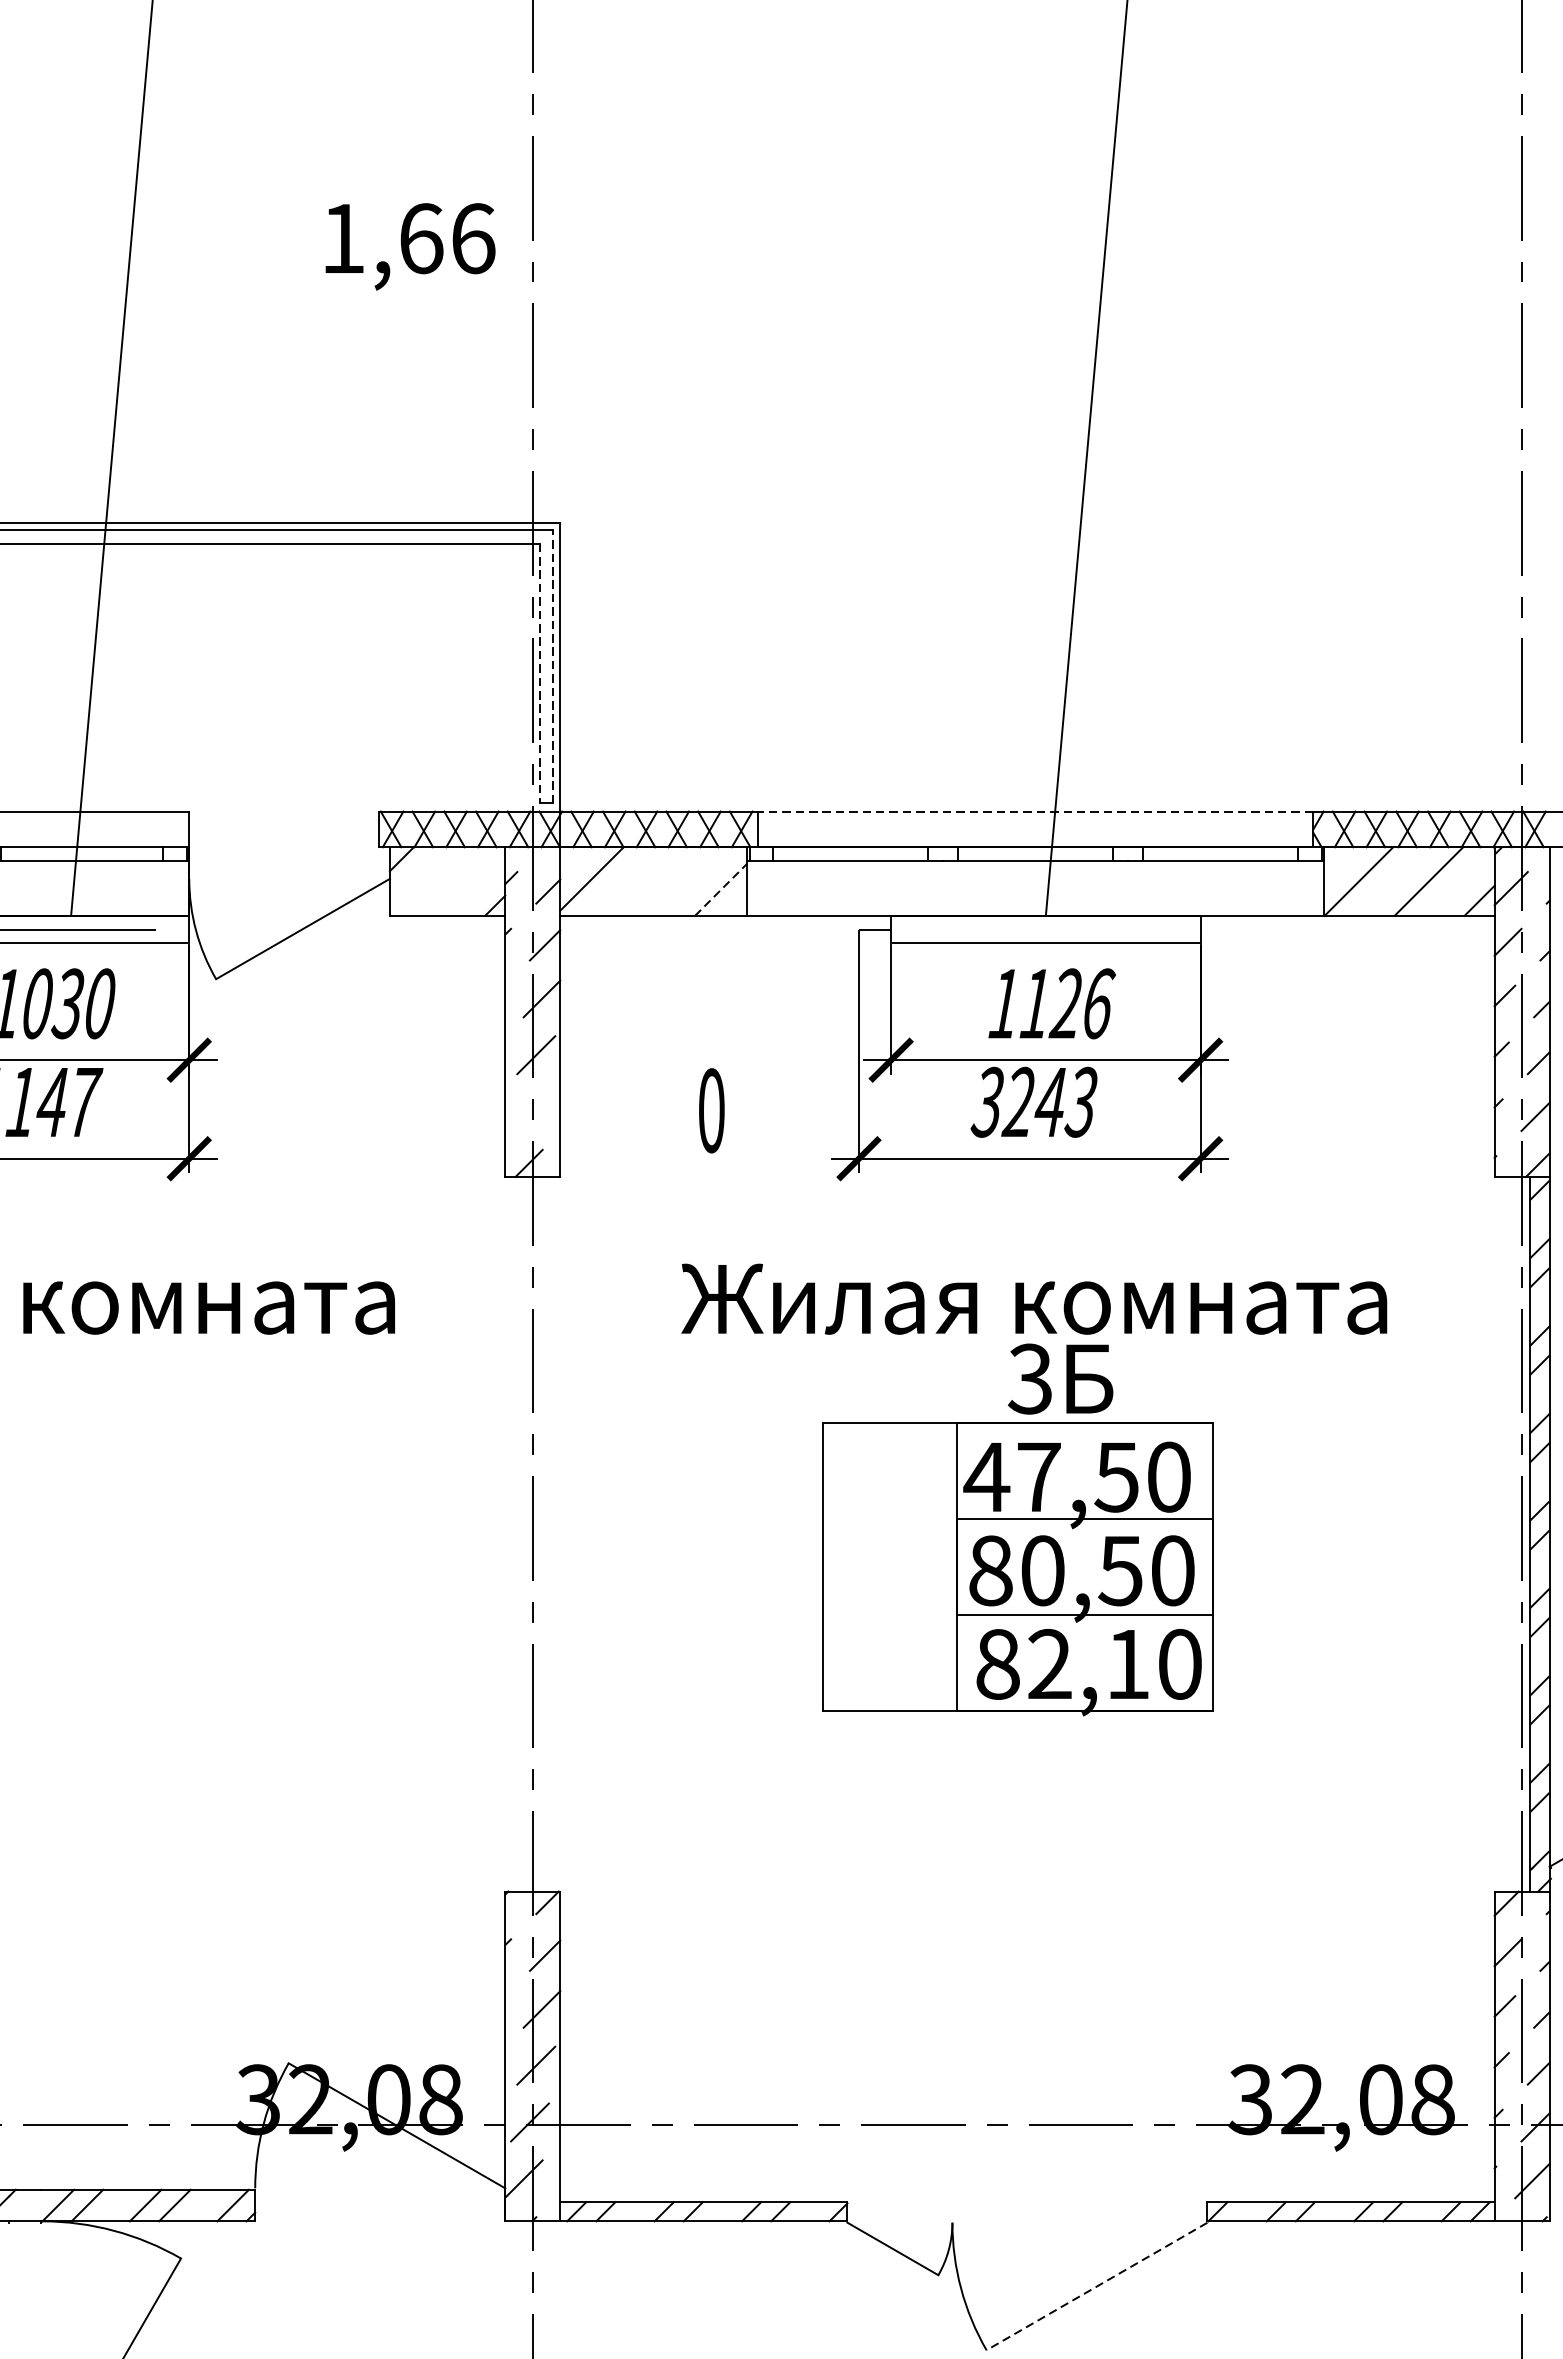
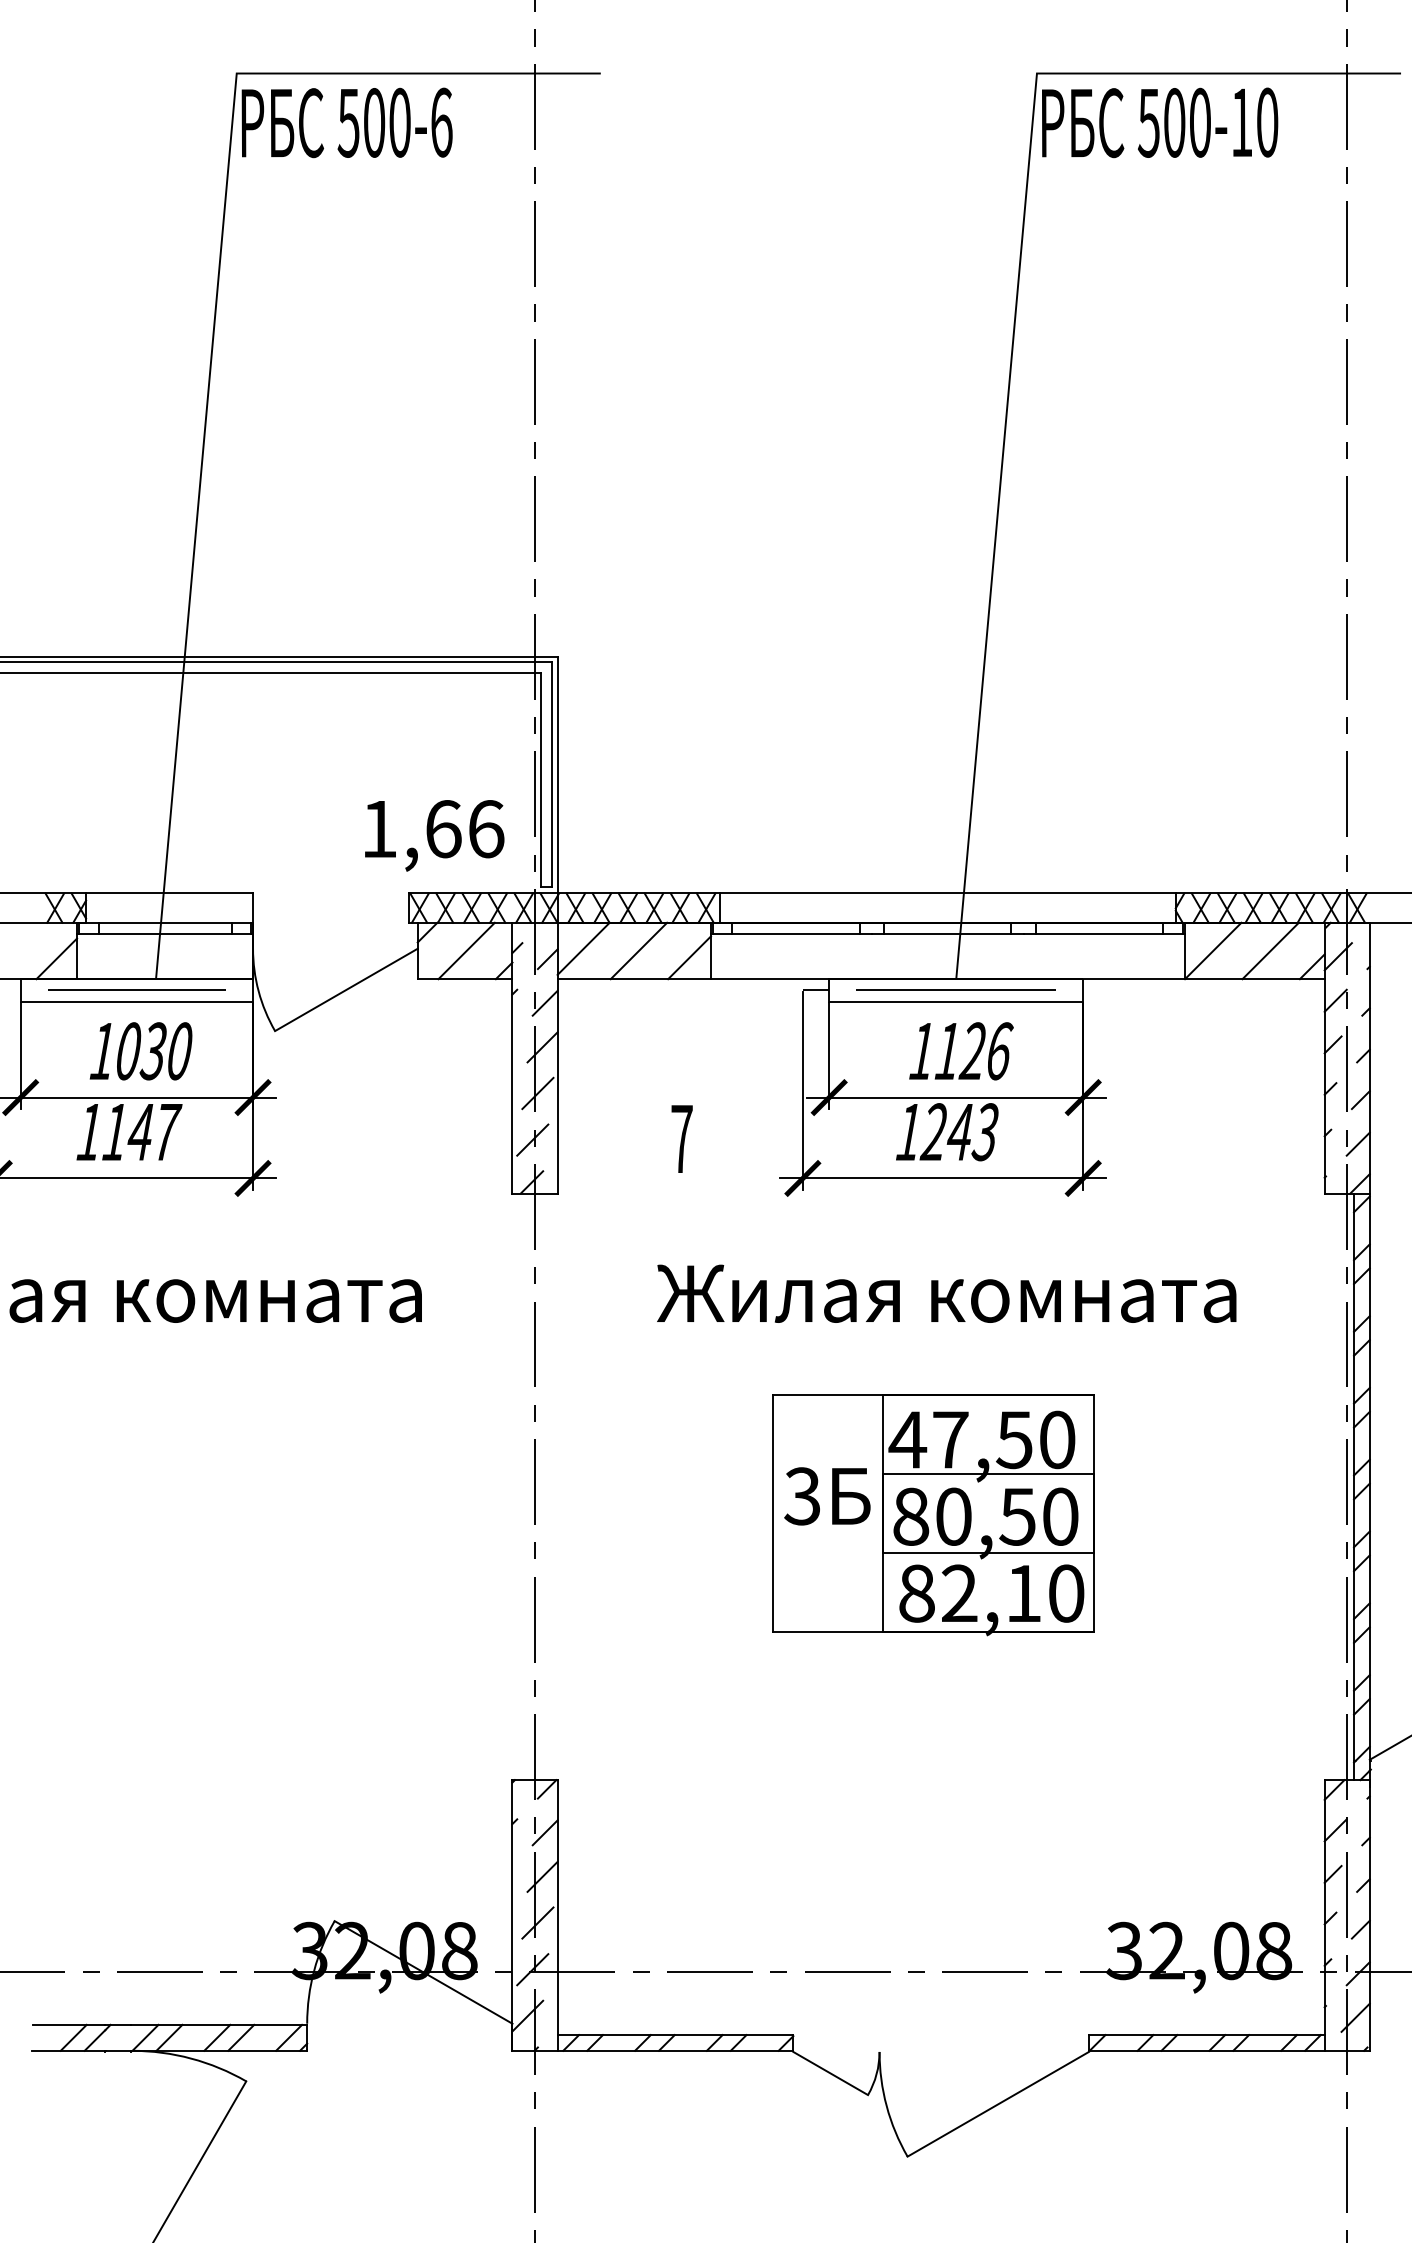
text: (410, 246) -> (434, 835), moved
line: (552, 665) -> (551, 773), dashed -> solid
line: (539, 673) -> (540, 780), dashed -> solid
line: (1035, 811) -> (947, 893), dashed -> solid
line: (449, 881) -> (466, 950), added
line: (658, 881) -> (638, 950), added
line: (720, 889) -> (689, 957), dashed -> solid
line: (1044, 928) -> (955, 989), added
text: (986, 1102) -> (907, 1132), 3243 -> 1243
line: (529, 1111) -> (532, 1139), added
text: (711, 1111) -> (681, 1139), 0 -> 7
text: (1060, 1379) -> (827, 1496), moved
line: (1097, 2286) -> (998, 2104), dashed -> solid

